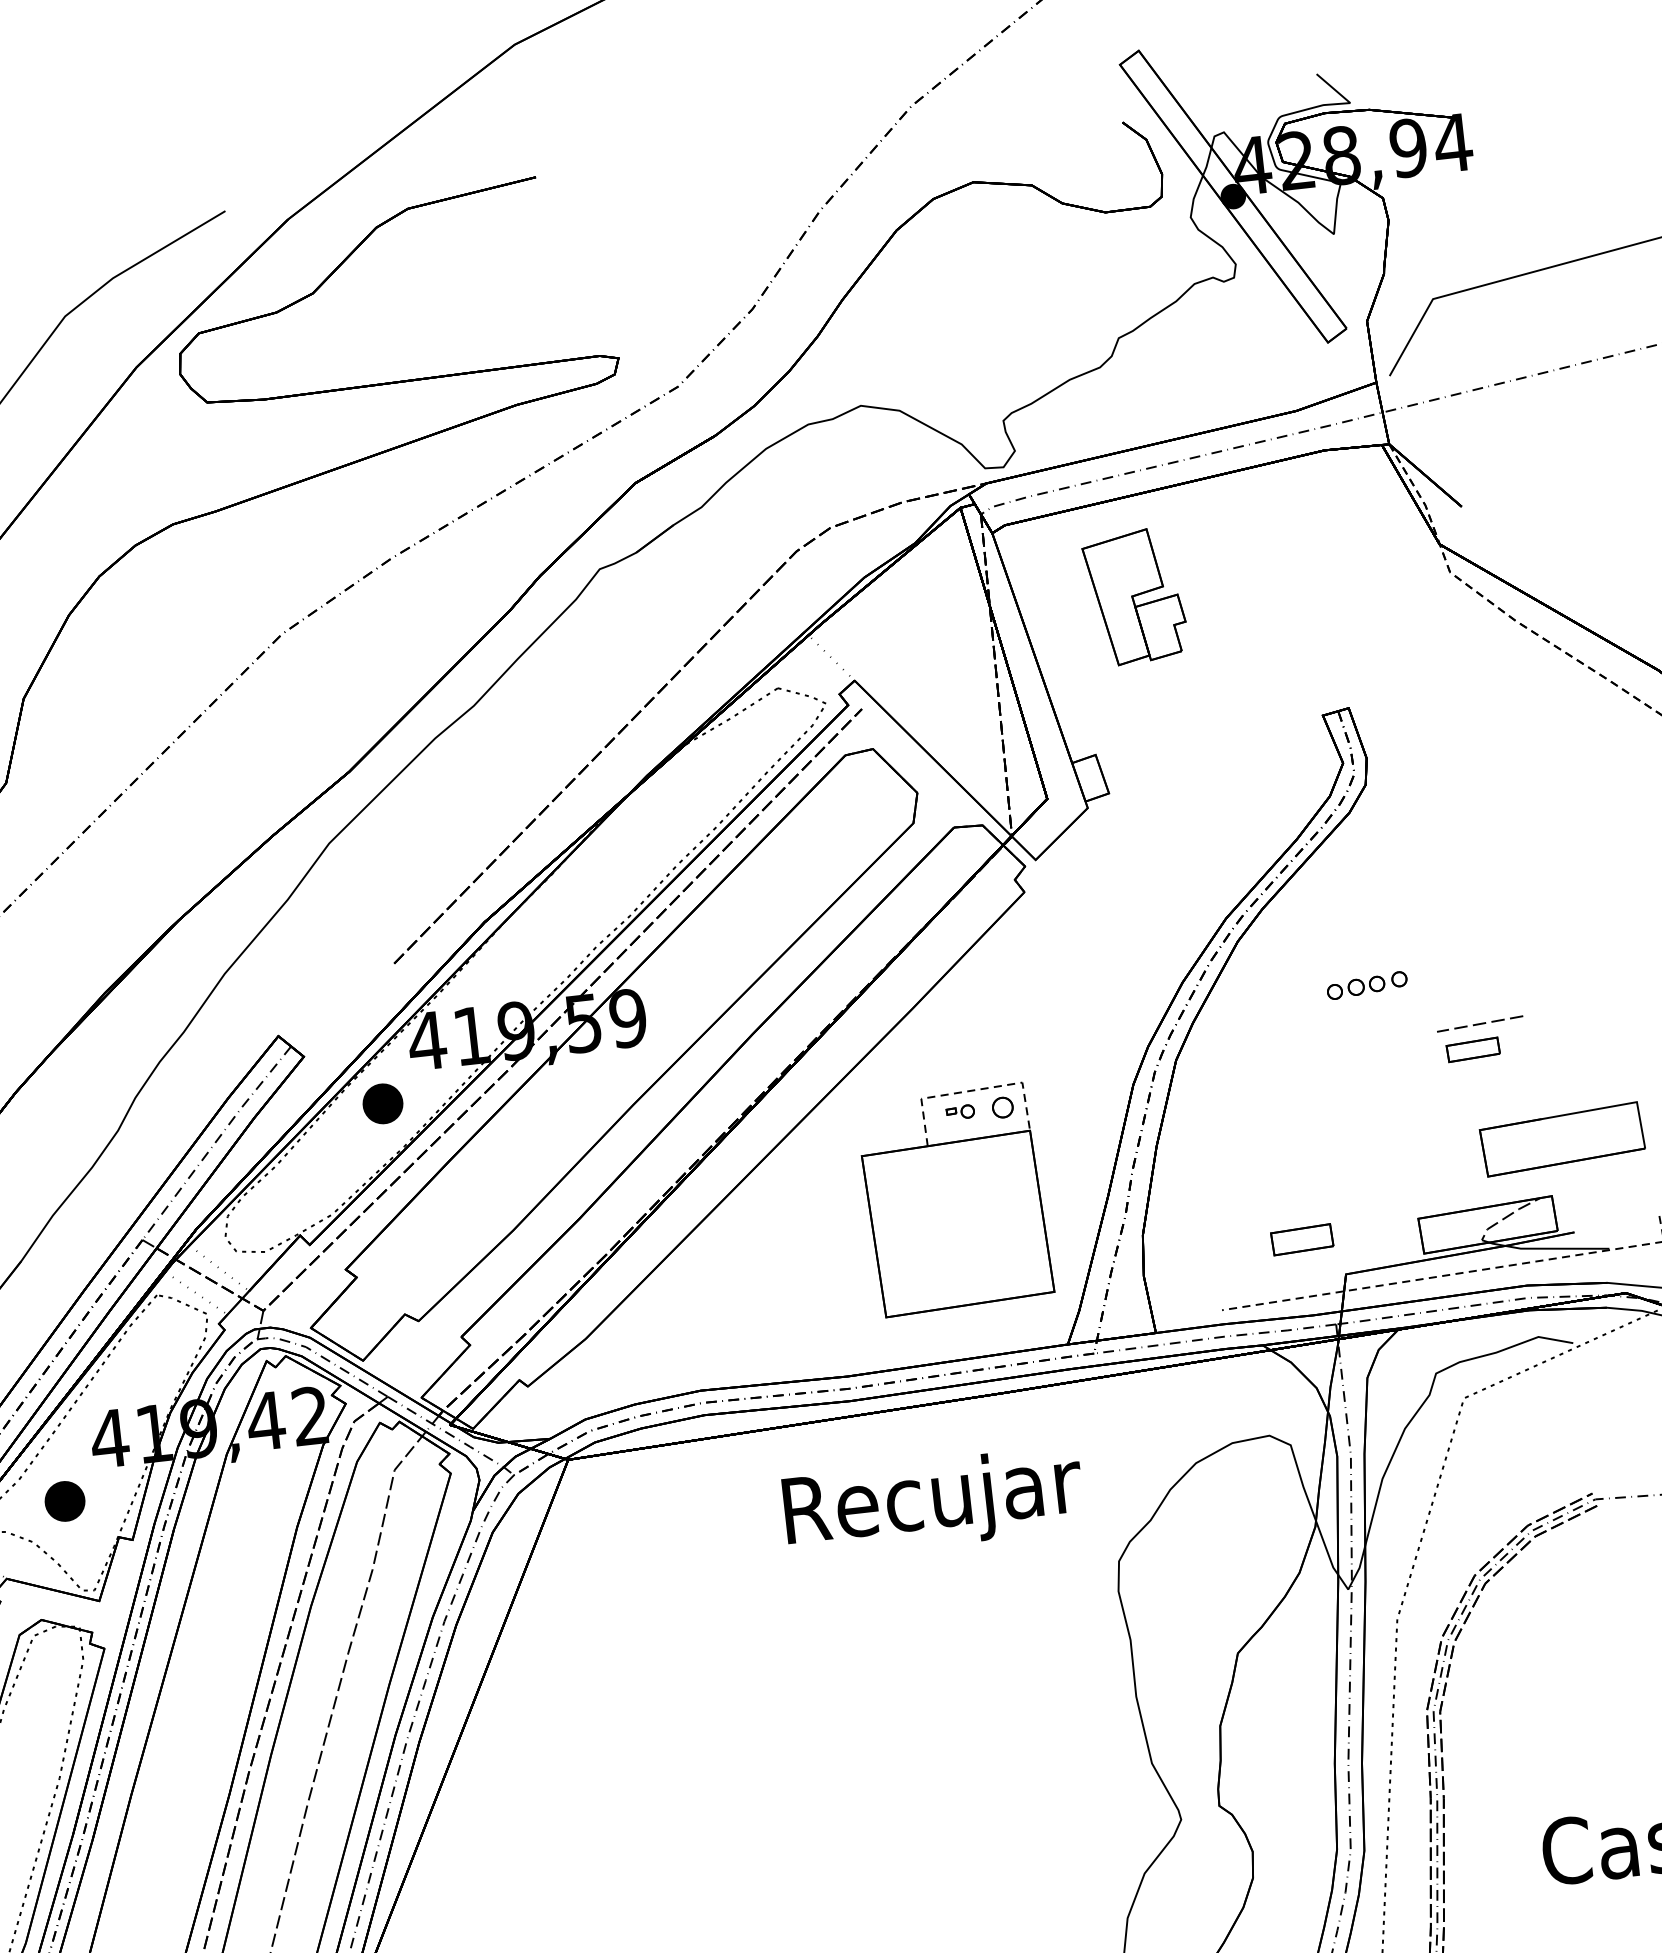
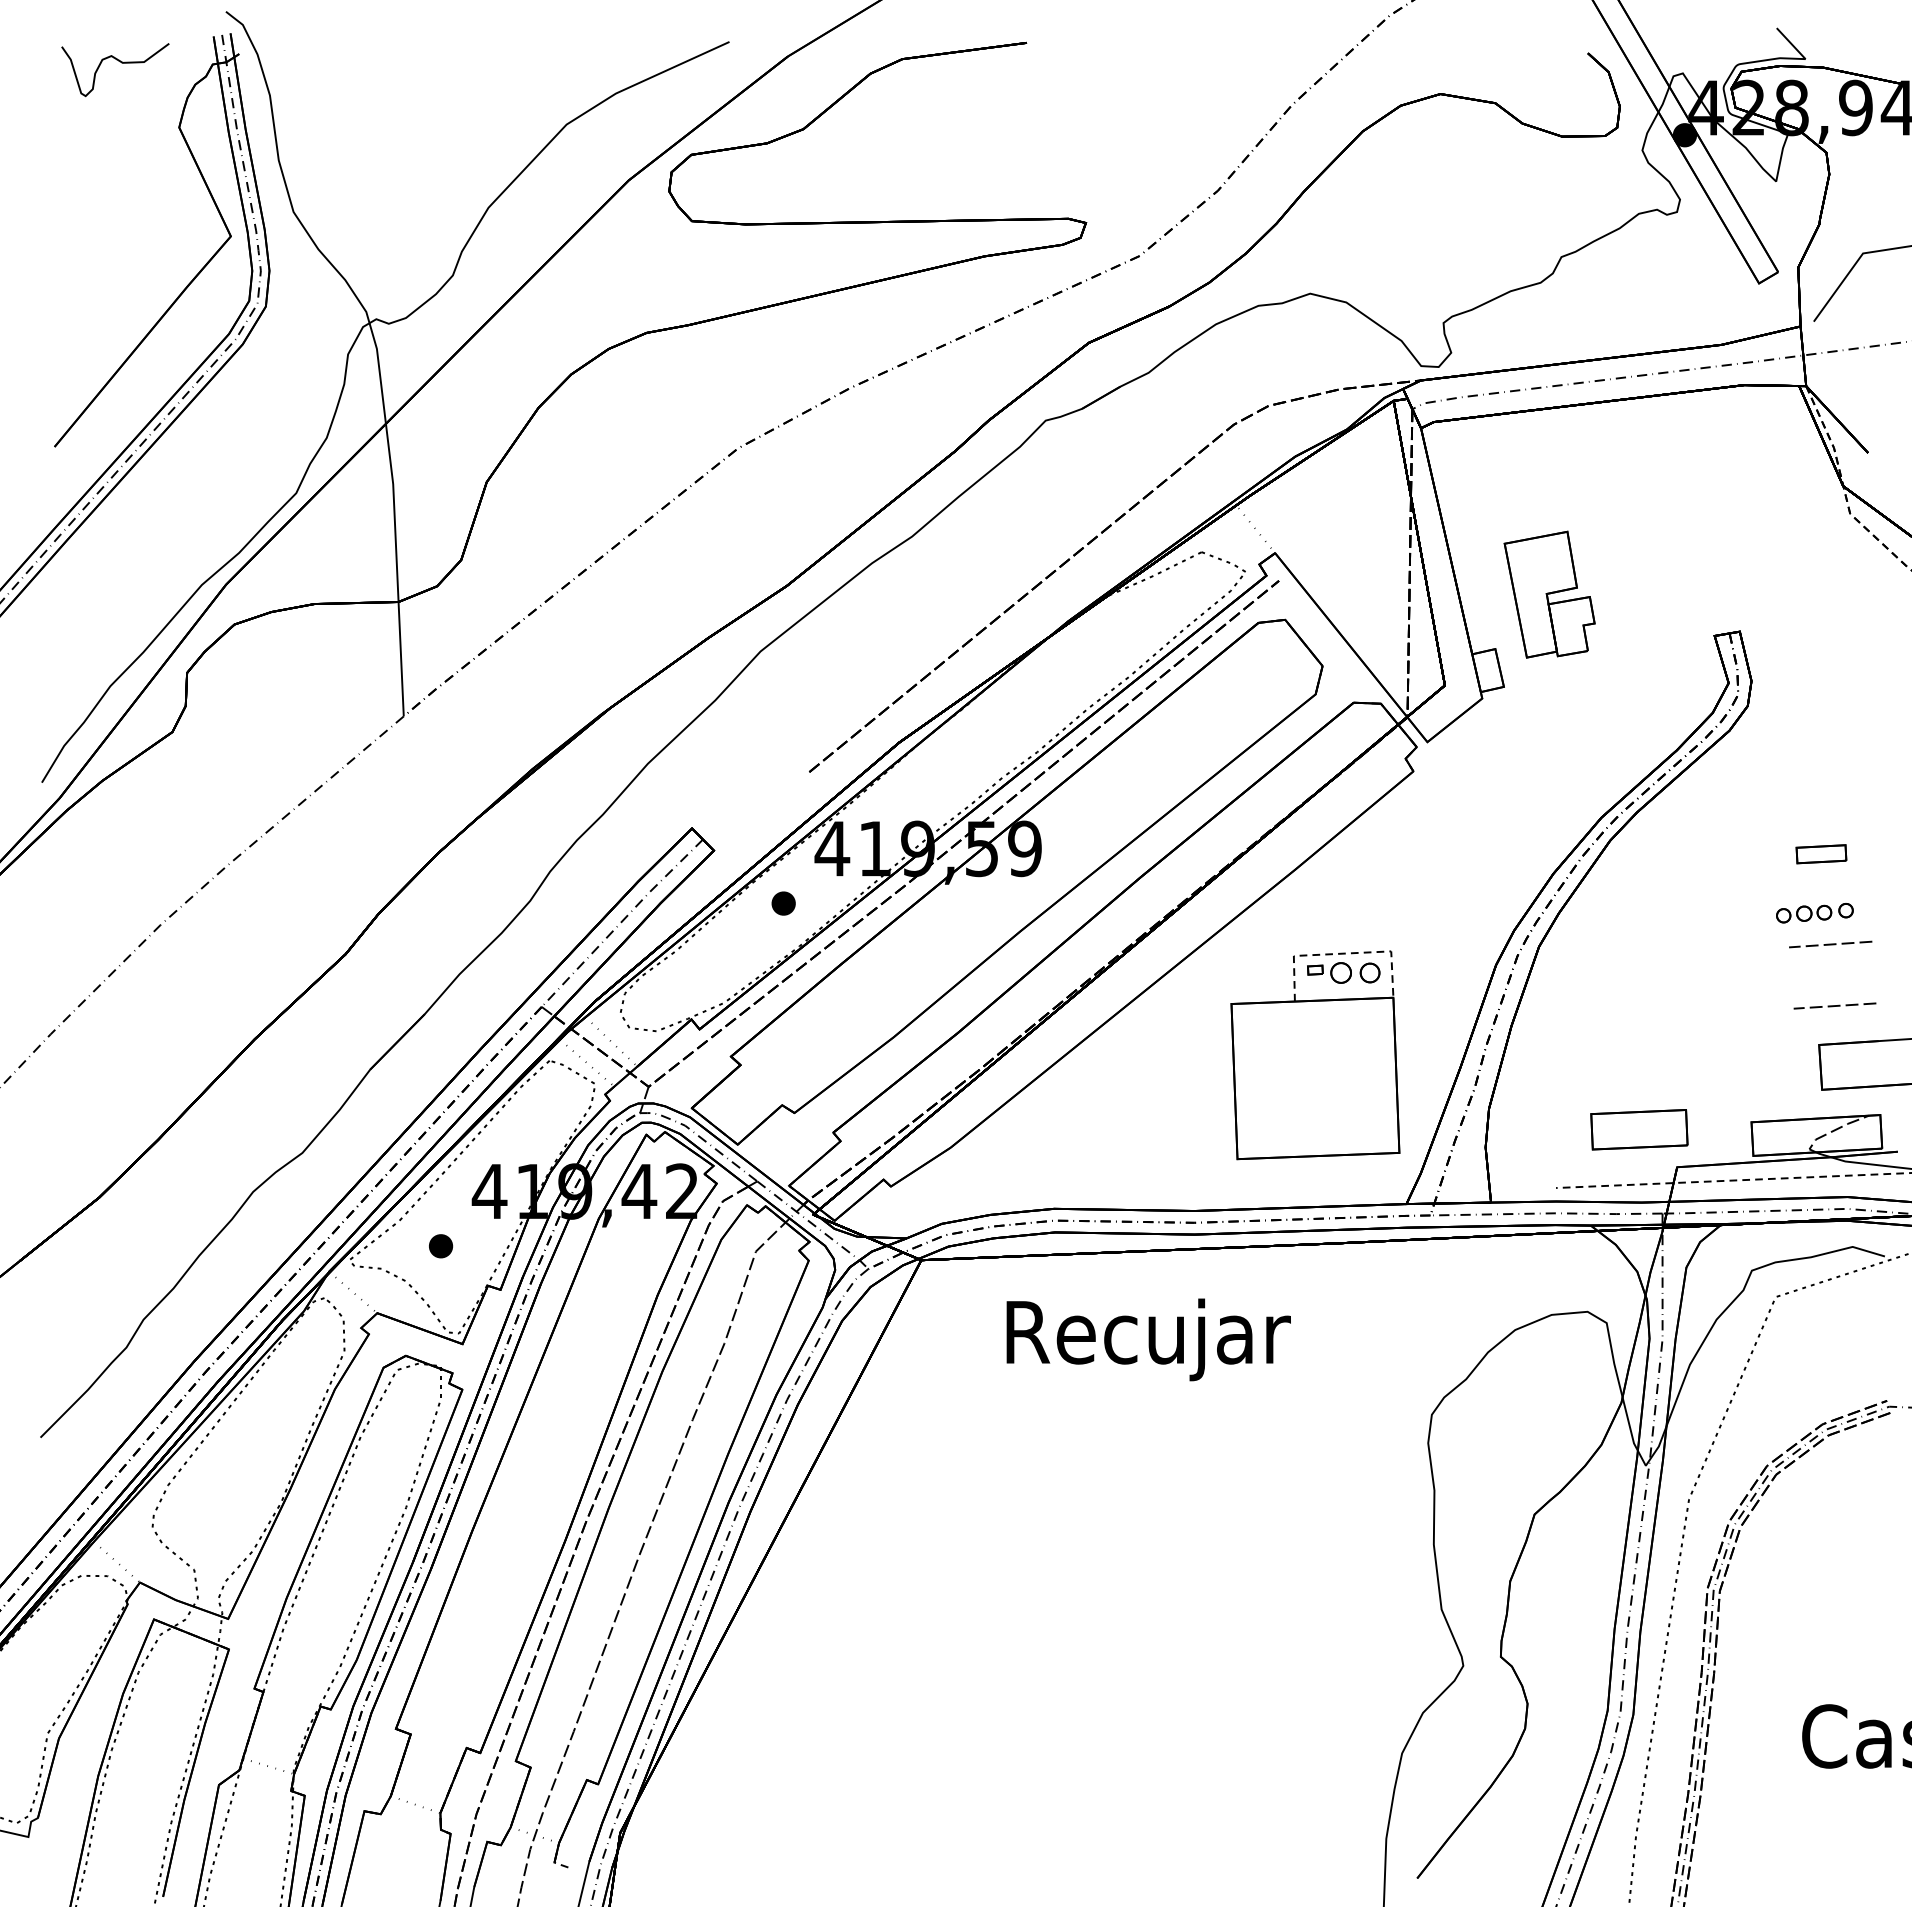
part: (1135, 596) -> (1549, 594), moved
part: (1366, 985) -> (1814, 913), moved
part: (1473, 1050) -> (1821, 854), moved
line: (1491, 1087) -> (1834, 1005), added
part: (382, 1103) -> (783, 903), size x0.62
part: (960, 1111) -> (1329, 972), size x1.67
part: (1302, 1239) -> (1639, 1129), size x1.67
part: (65, 1501) -> (441, 1246), size x0.62
text: (933, 1502) -> (1148, 1339), moved

